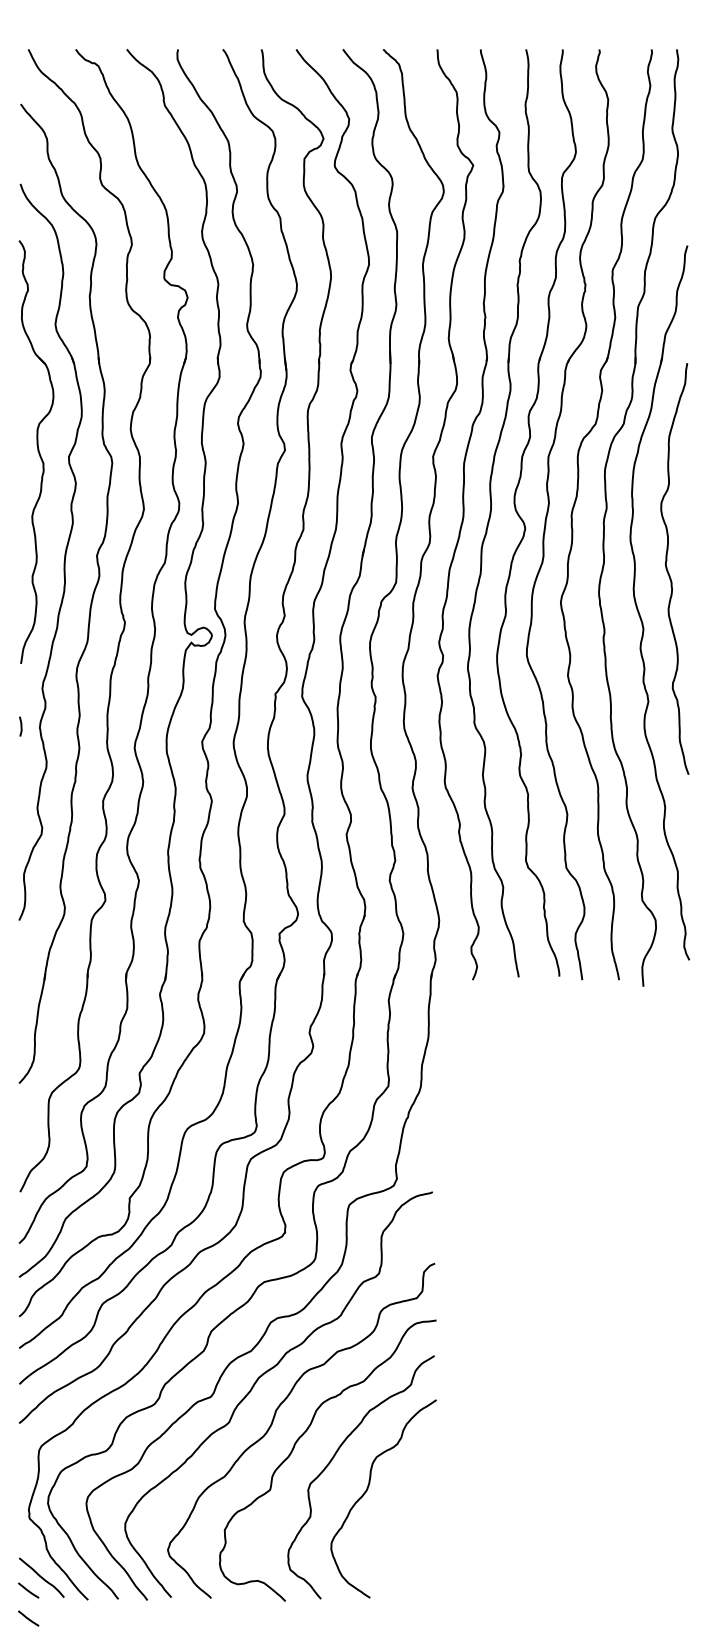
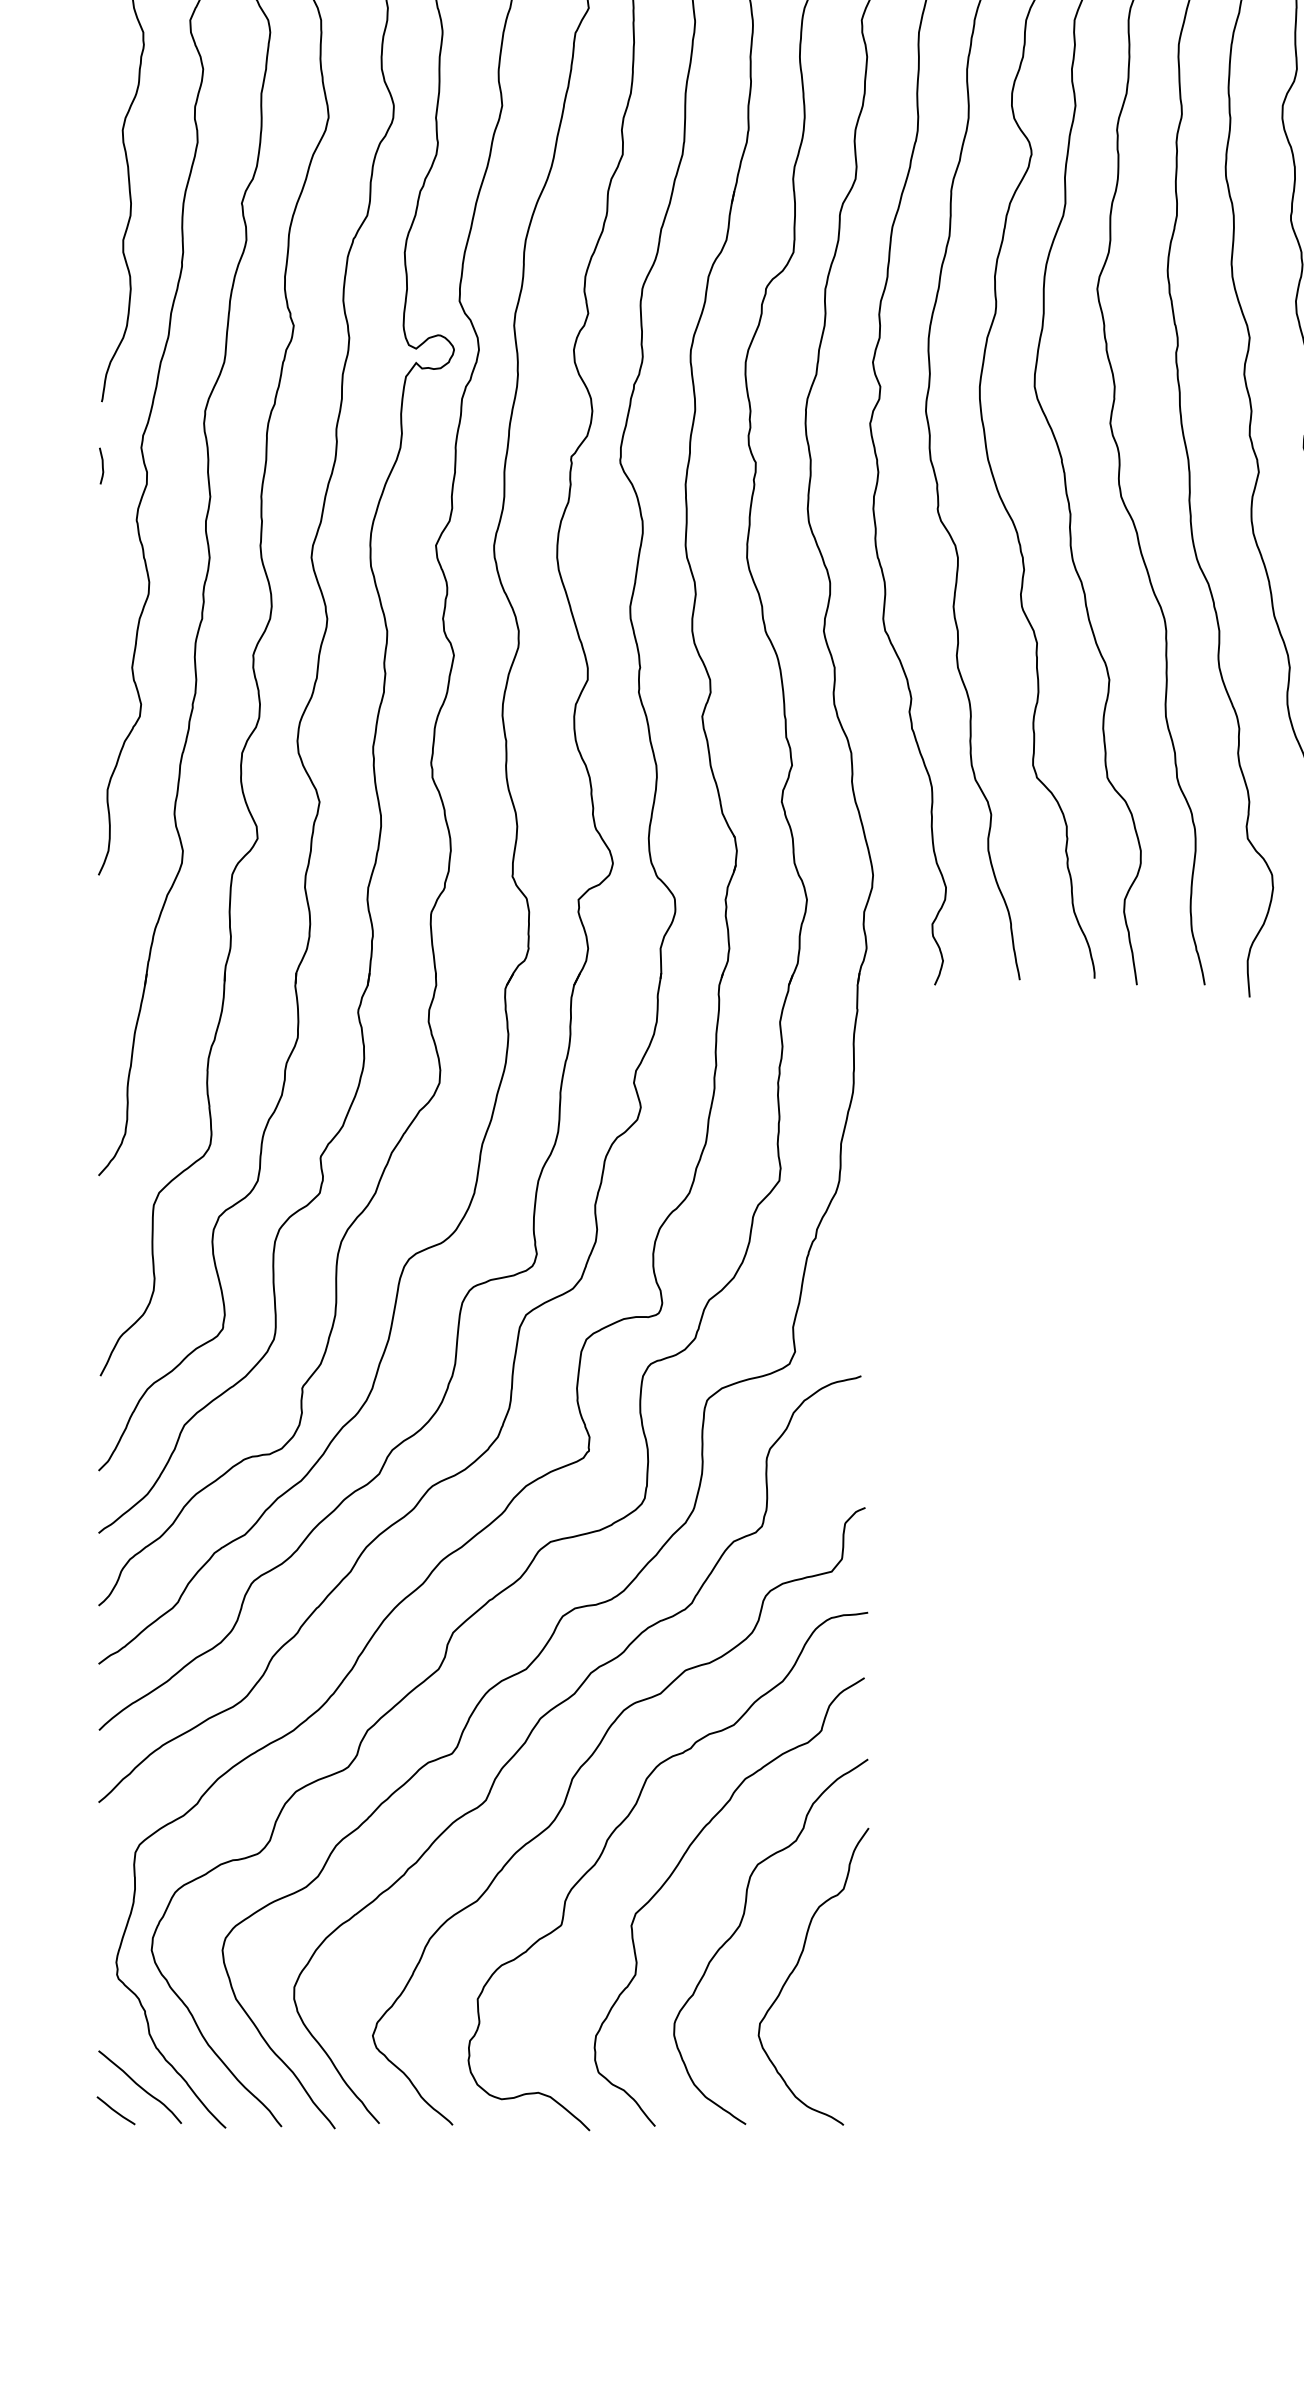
line: (20, 726) -> (101, 465), moved
curve: (398, 1512) -> (798, 1966), added
line: (28, 1618) -> (115, 2162), removed

